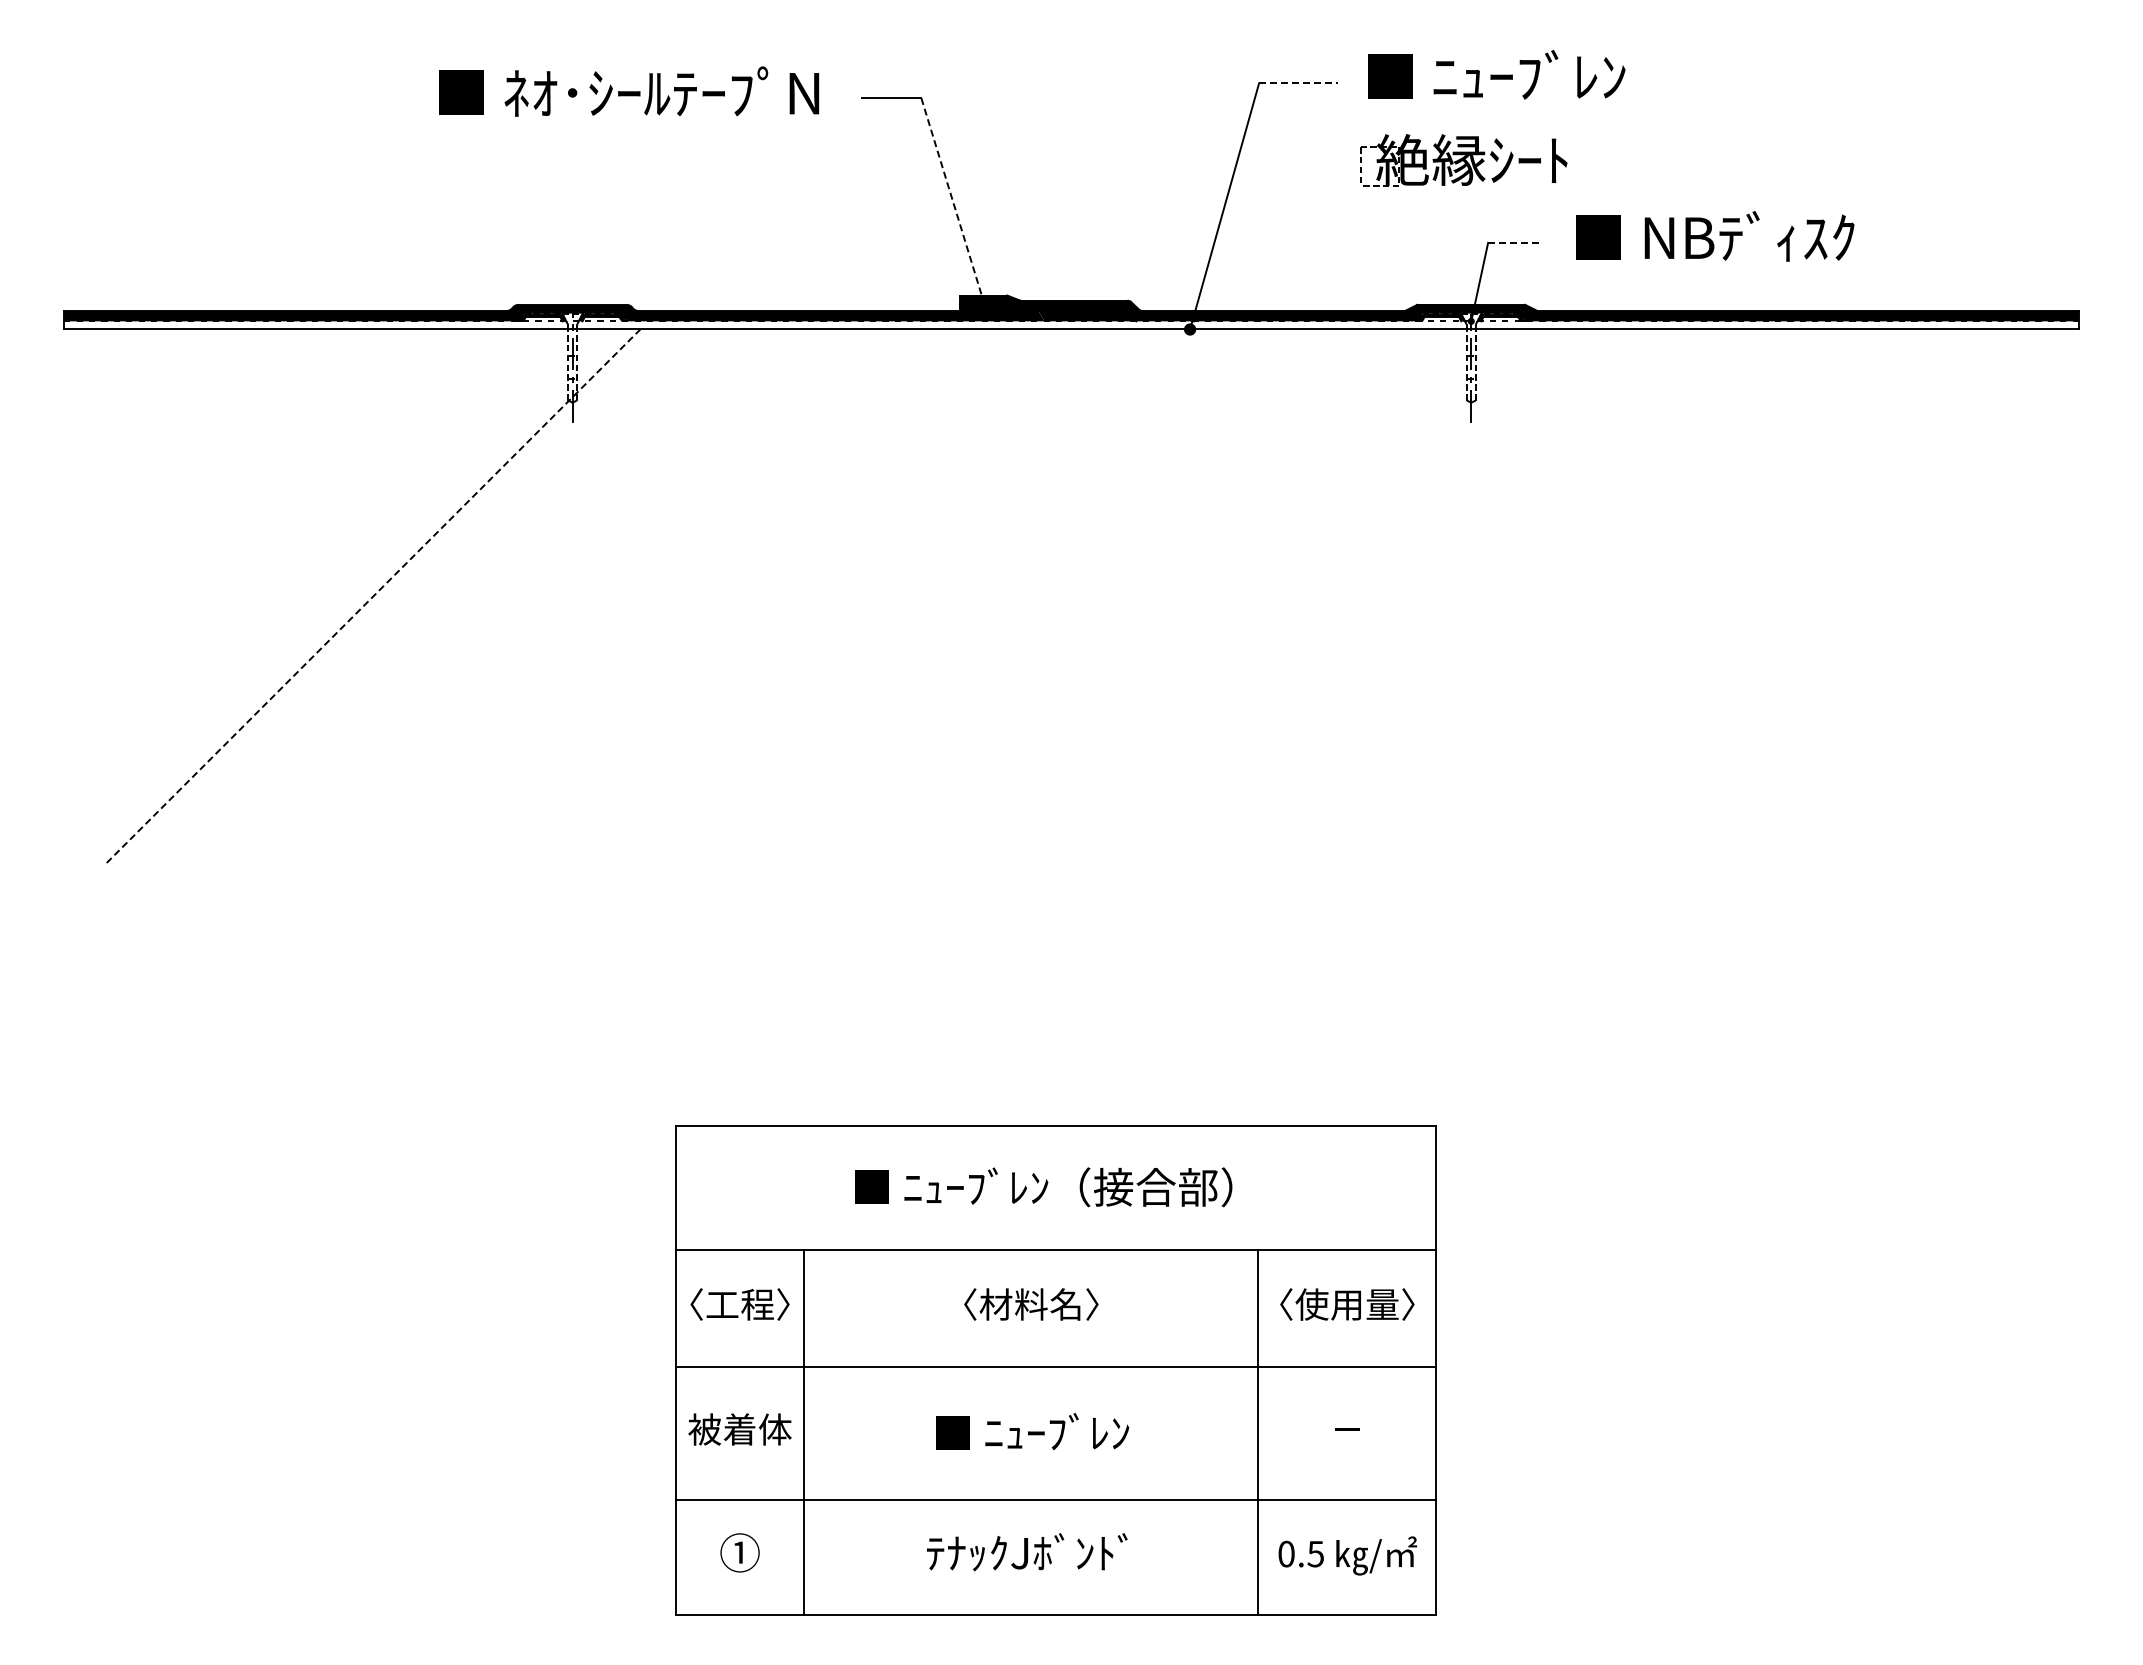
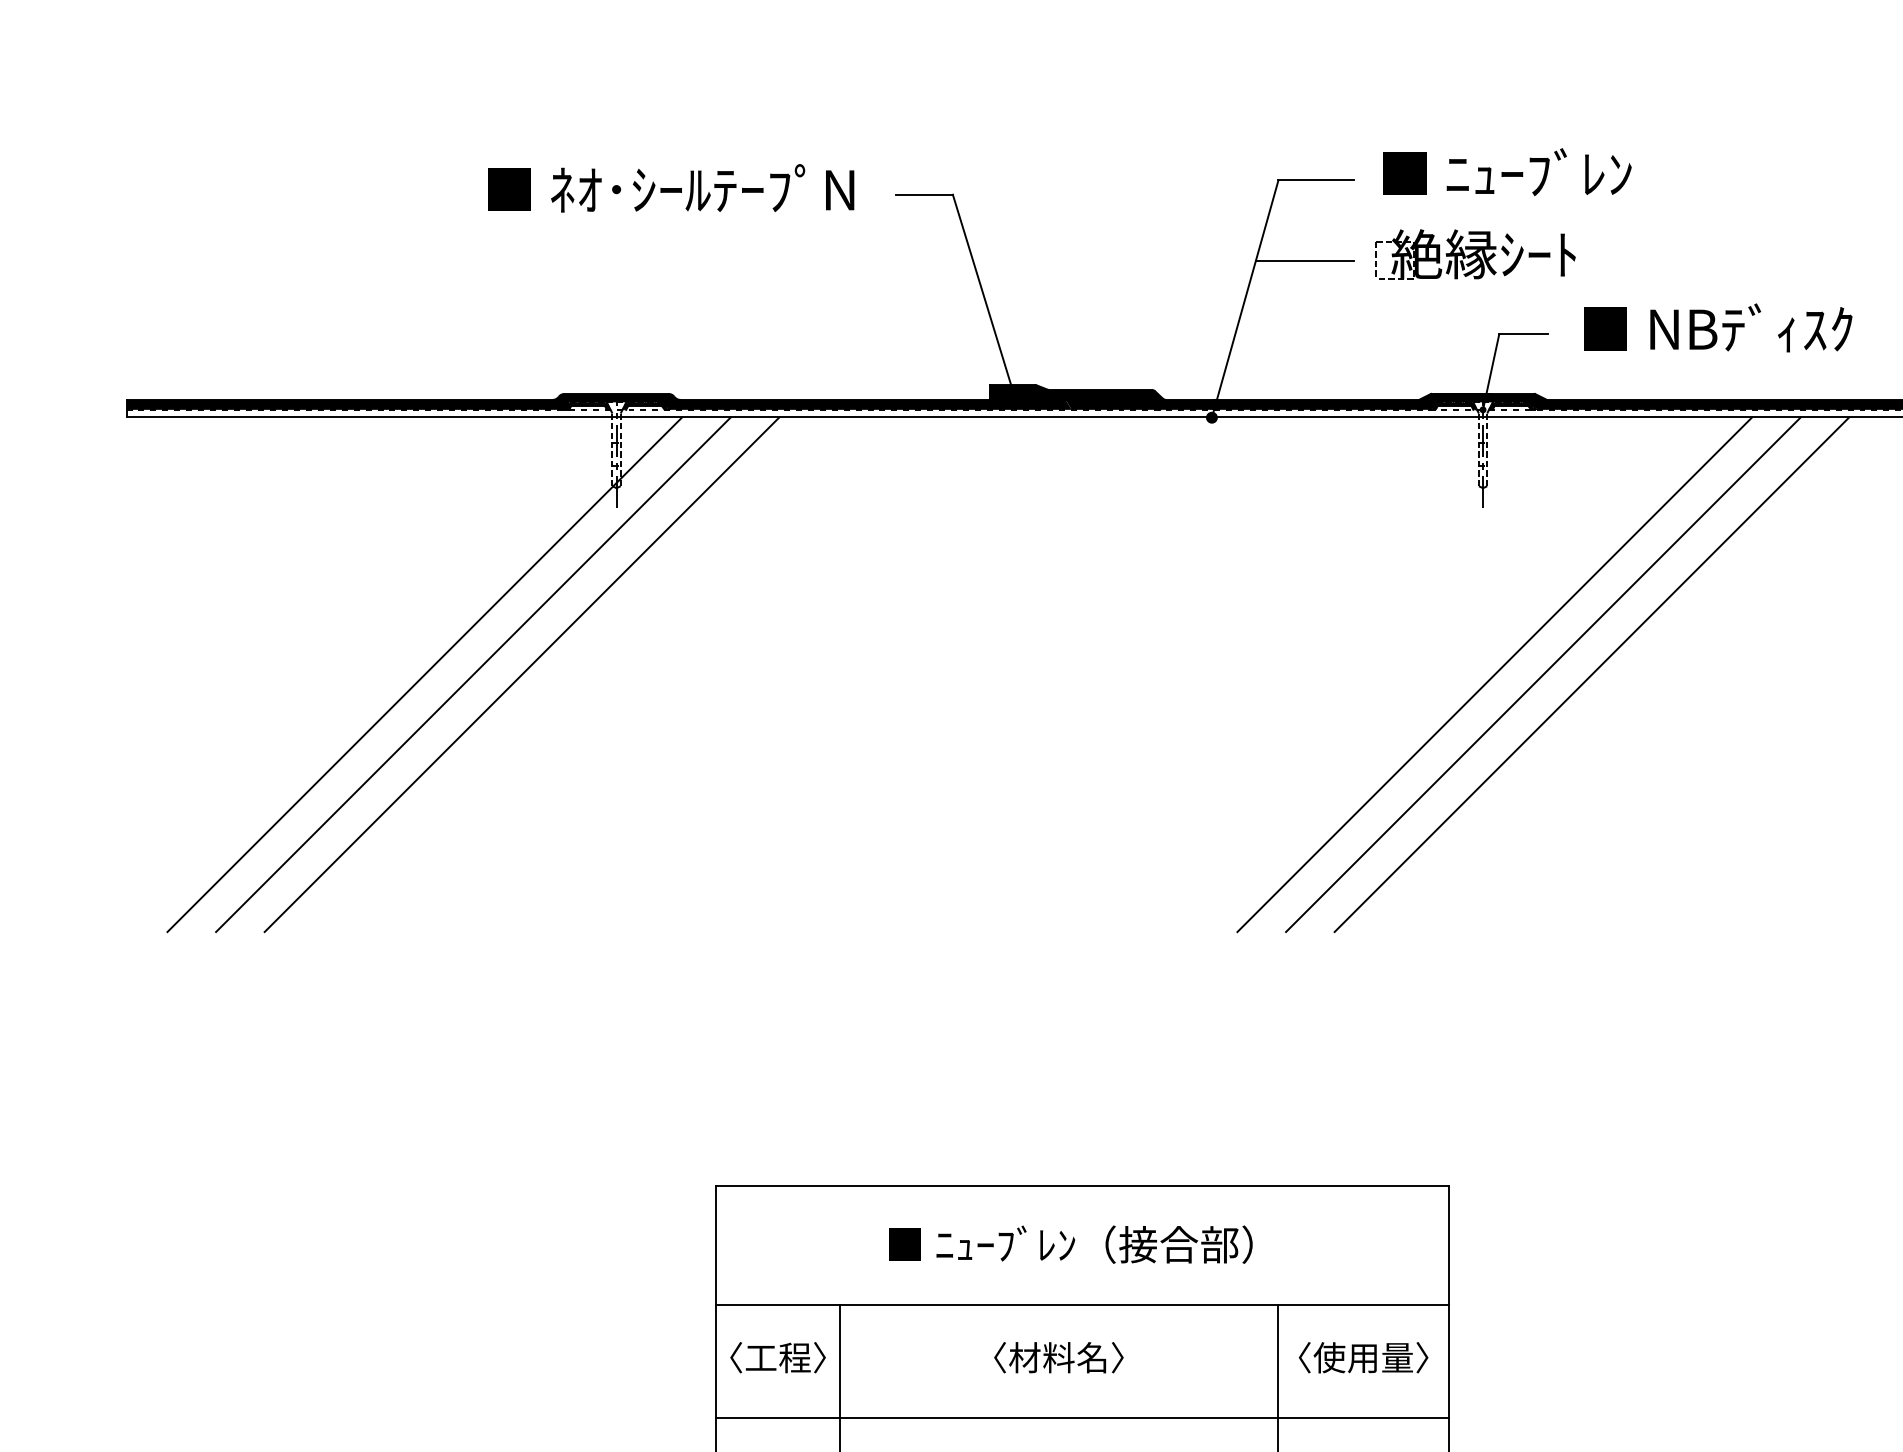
line: (1298, 83) -> (1316, 180), dashed -> solid
line: (1286, 166) -> (1304, 260), added
line: (953, 203) -> (983, 296), dashed -> solid
line: (1513, 242) -> (1523, 333), dashed -> solid
line: (424, 595) -> (473, 674), added
line: (474, 595) -> (522, 674), added
line: (1483, 595) -> (1494, 674), added
line: (1533, 595) -> (1543, 674), added
line: (1584, 595) -> (1592, 674), added
line: (373, 596) -> (424, 675), dashed -> solid

